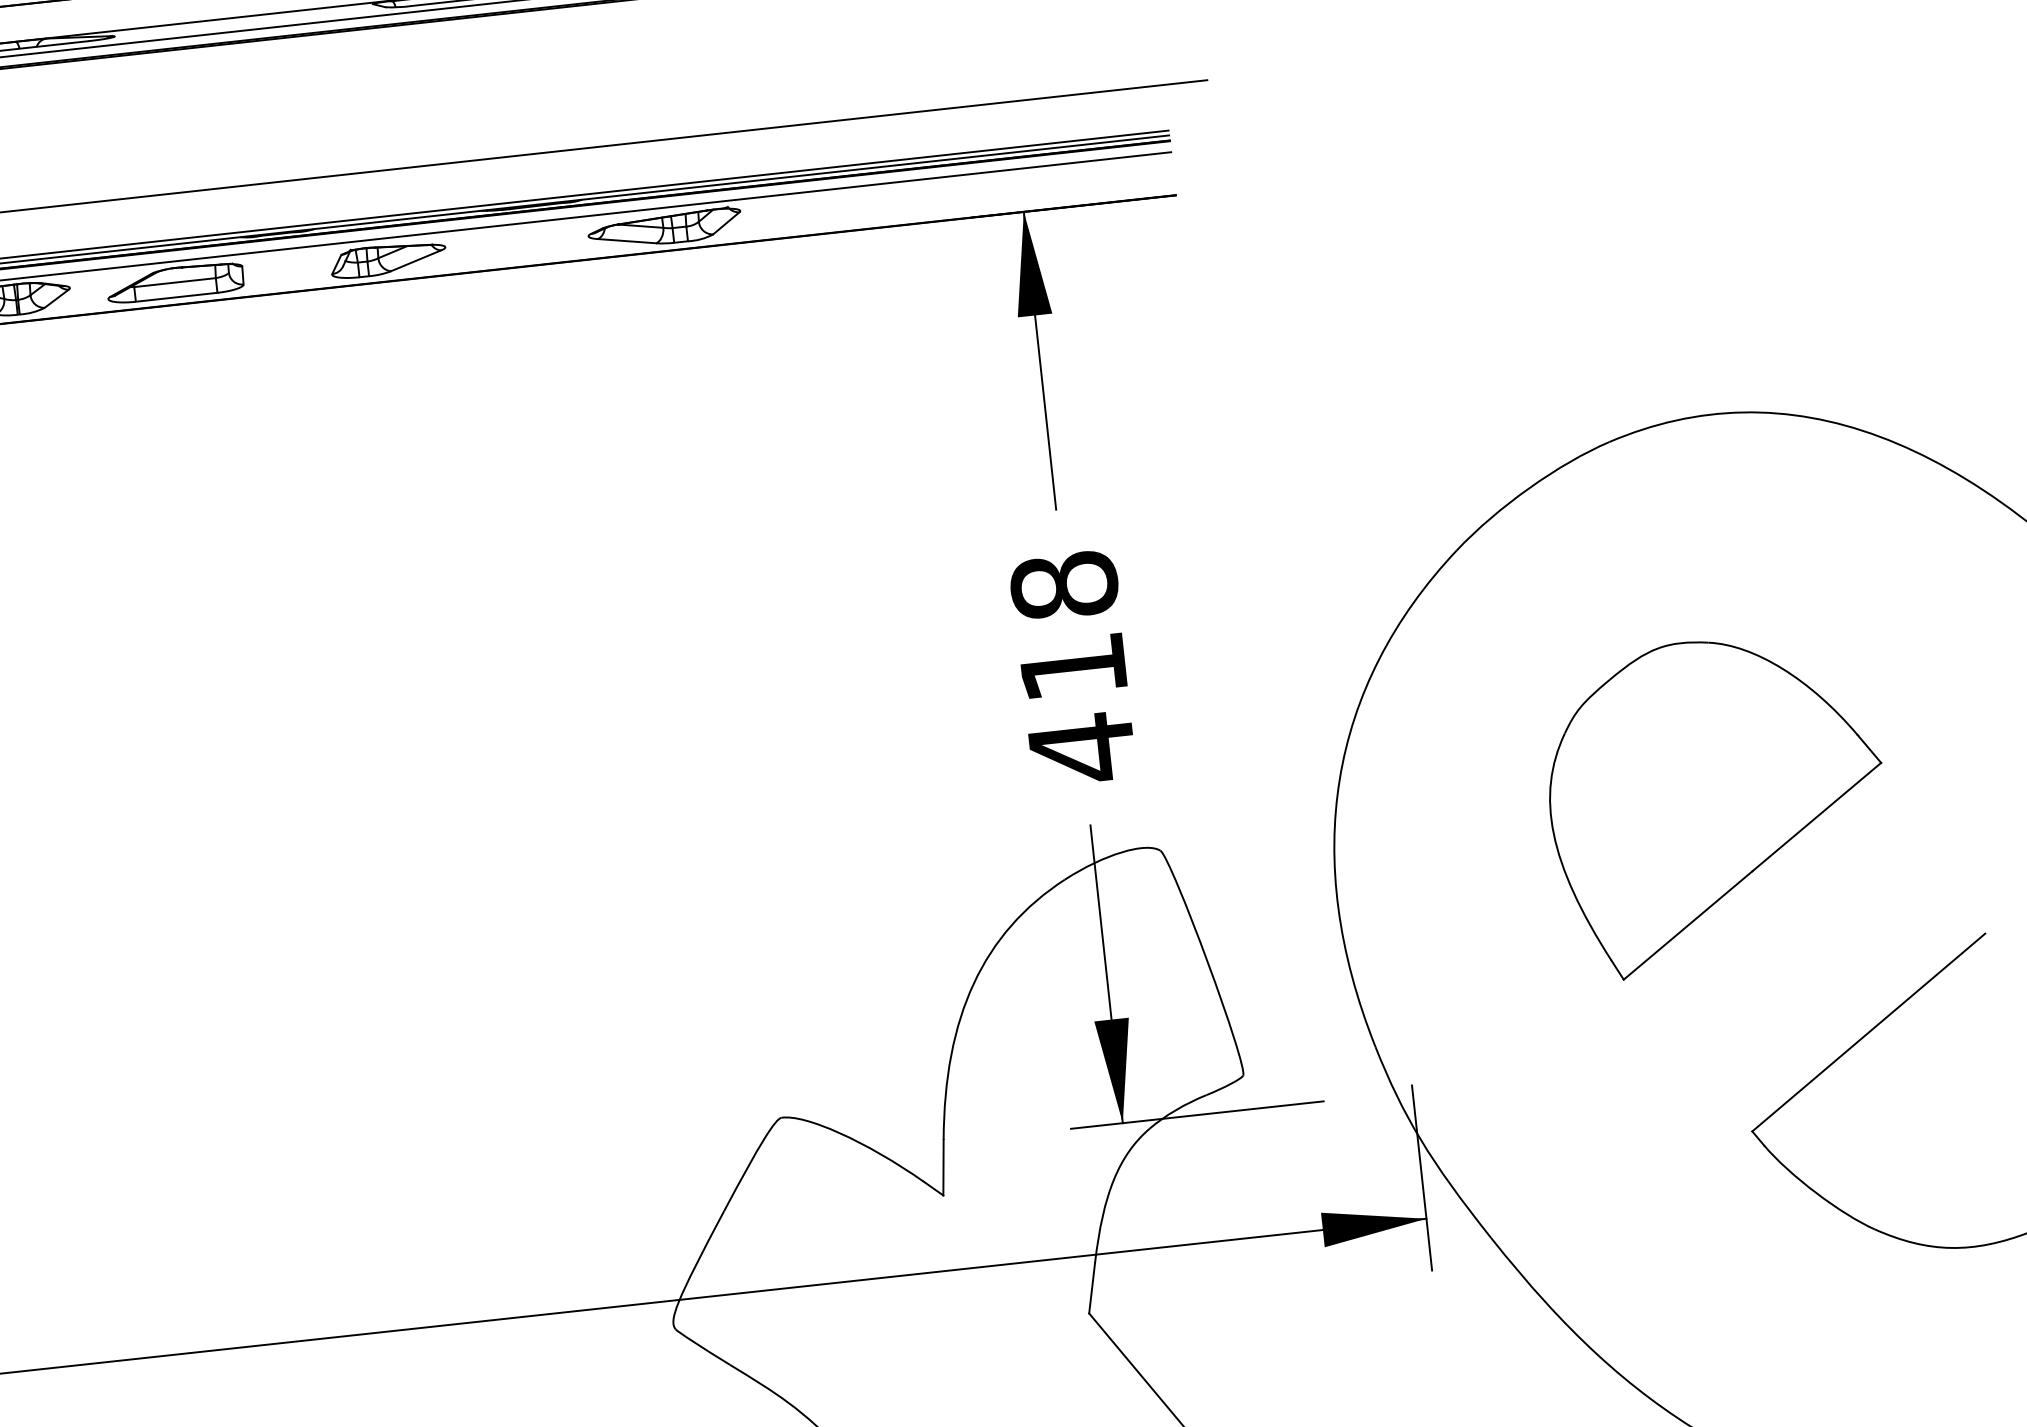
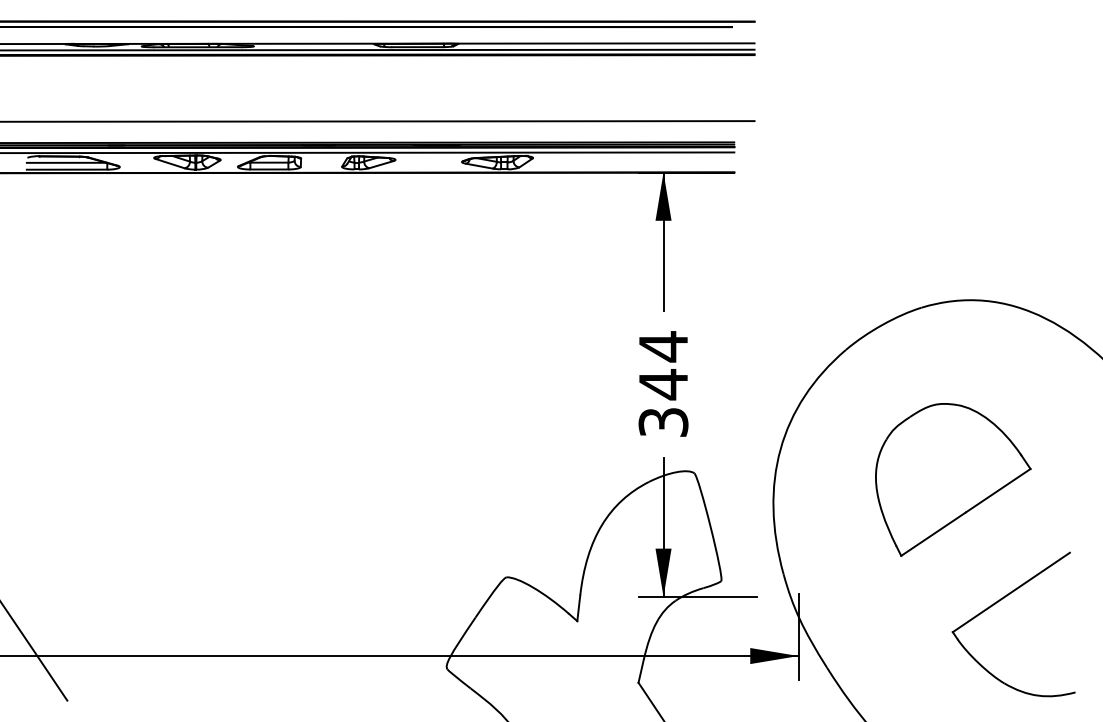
text: (1073, 667) -> (663, 384), 418 -> 344

